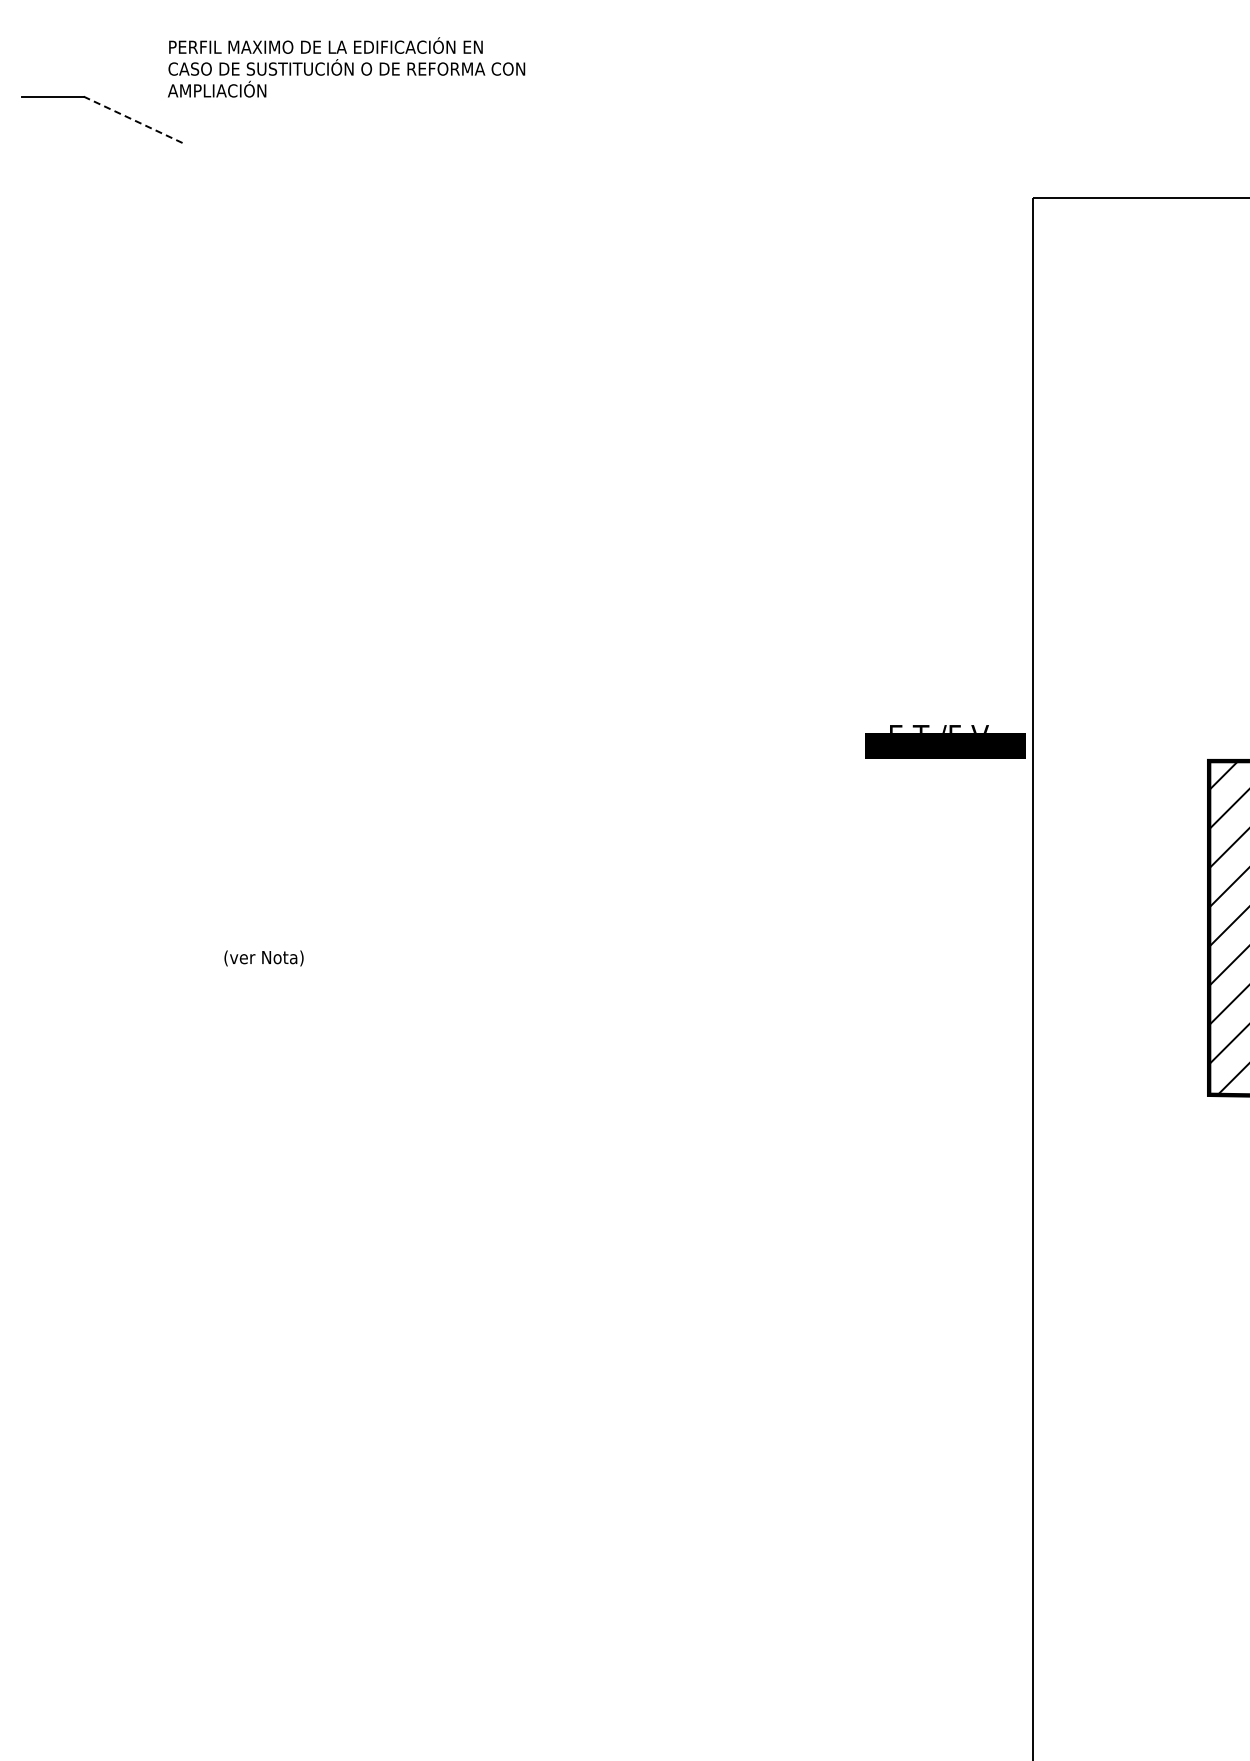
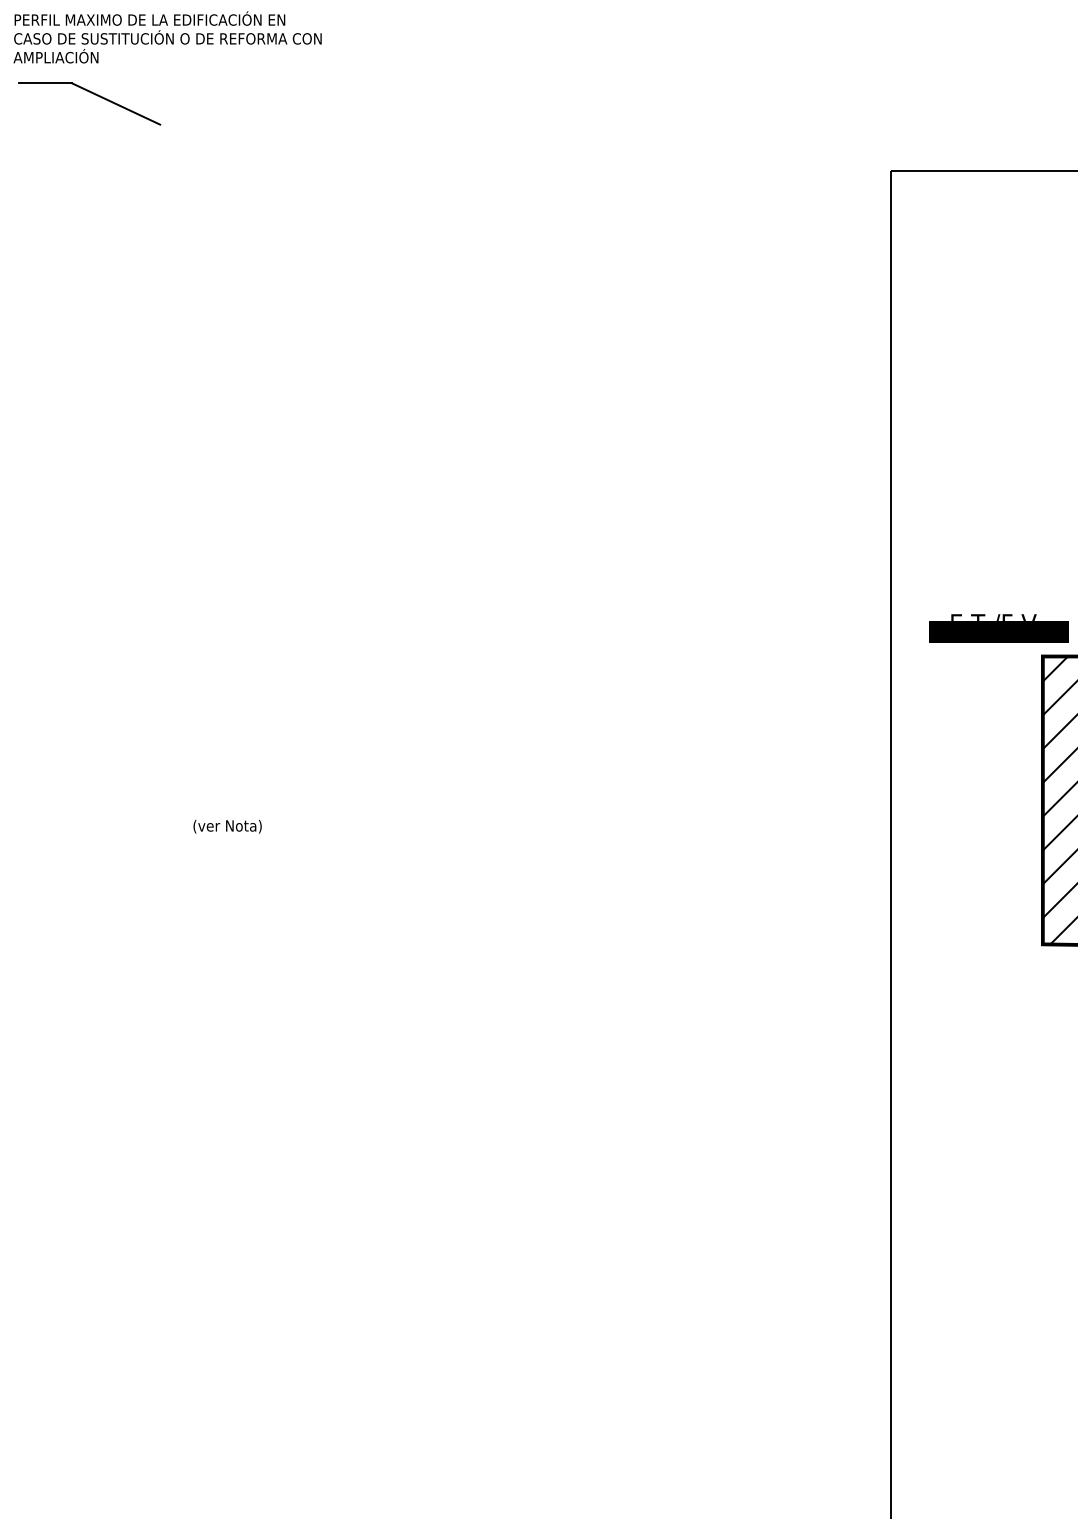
text: (346, 67) -> (167, 37), moved
line: (135, 120) -> (116, 103), dashed -> solid
text: (945, 741) -> (999, 628), moved

